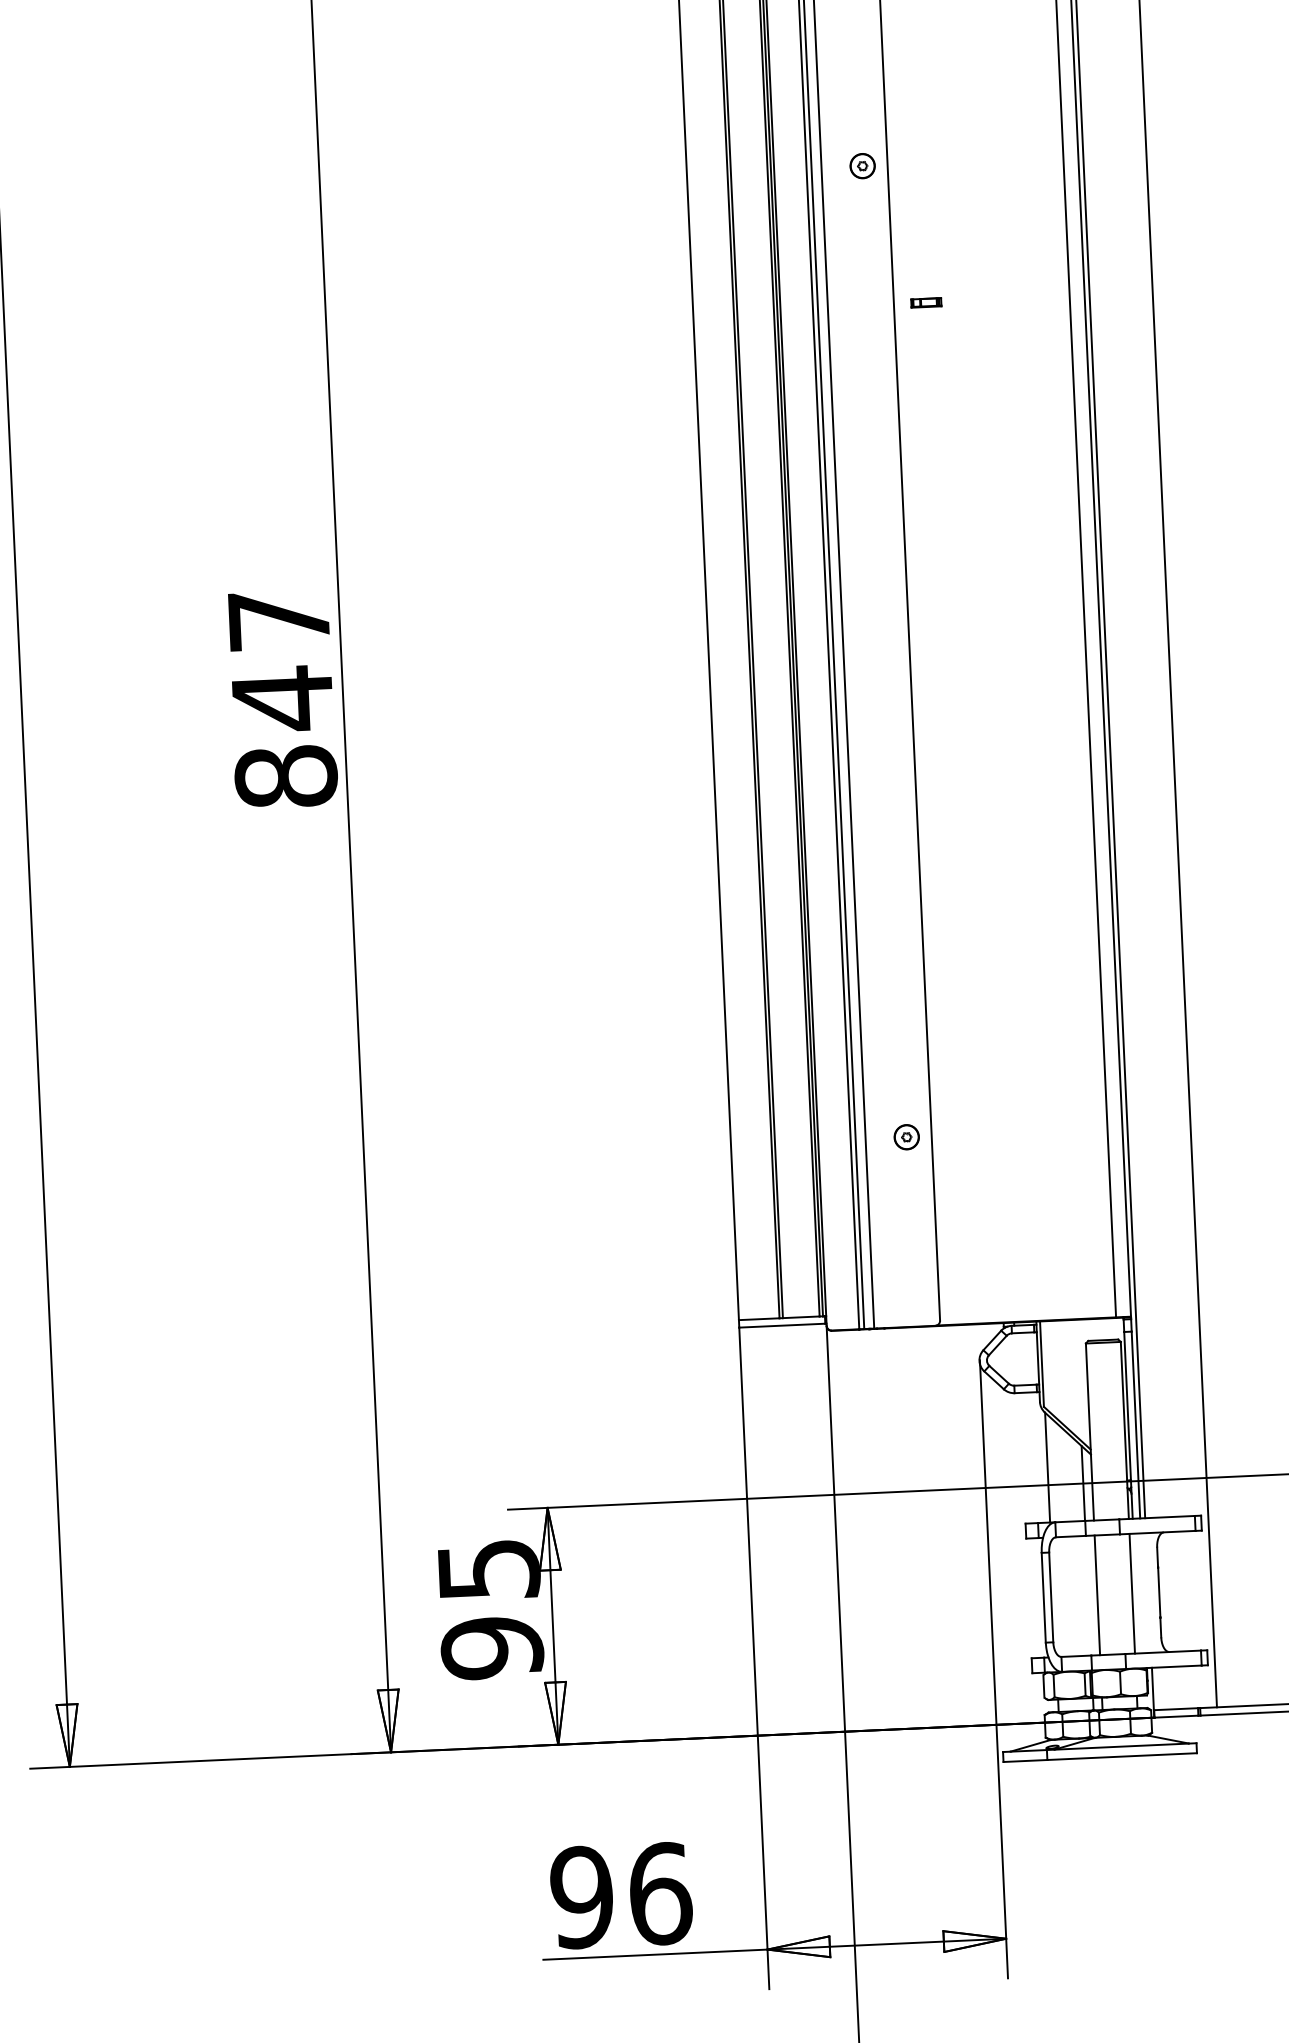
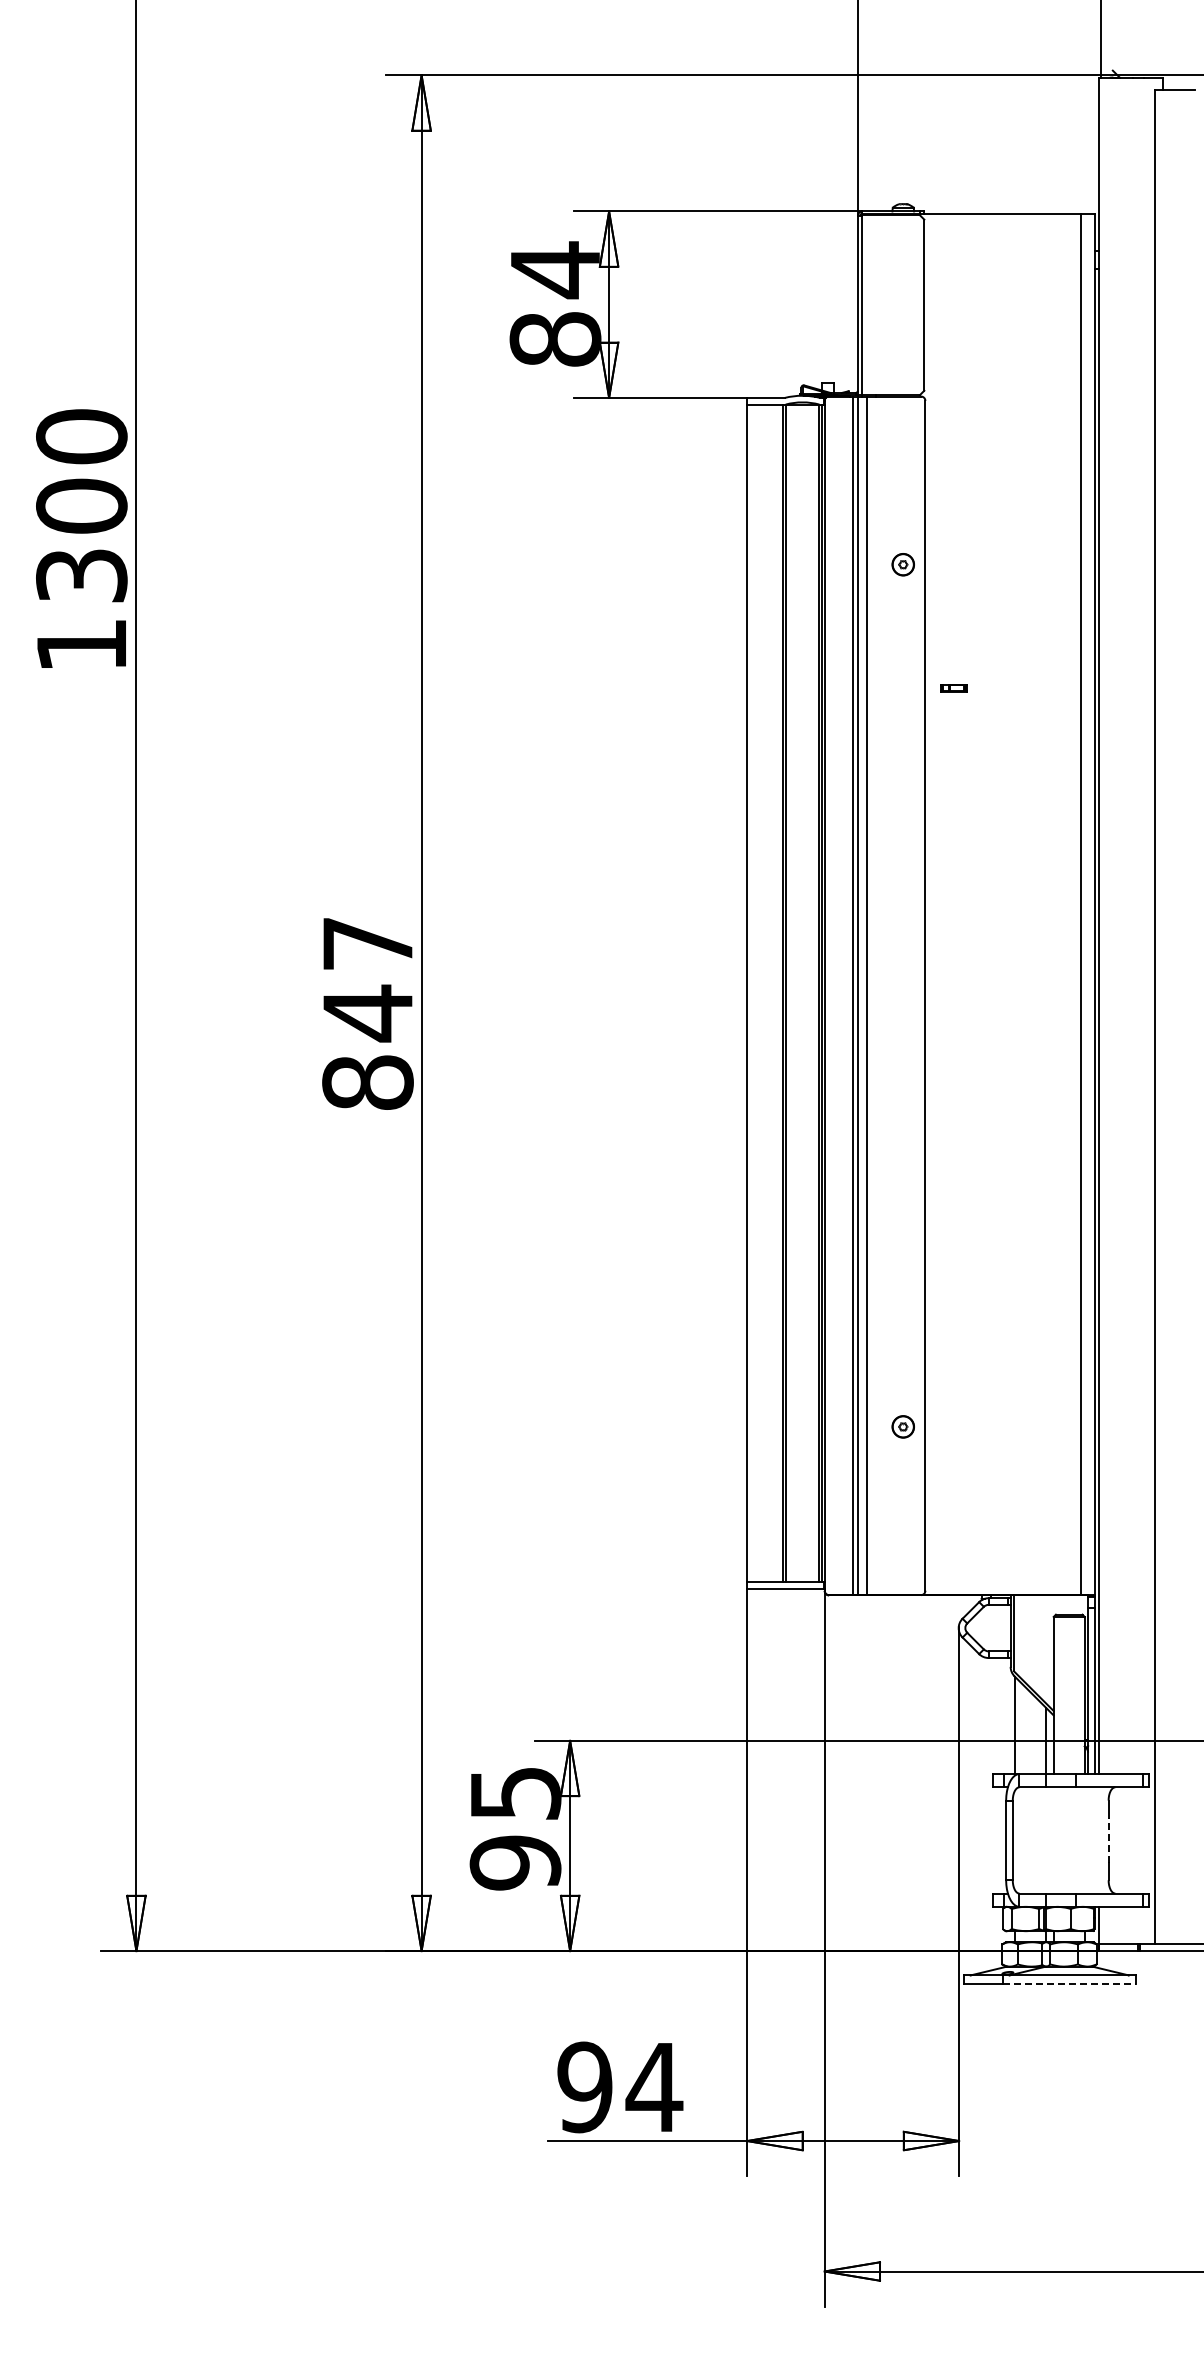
line: (1159, 1591) -> (1108, 1839), solid -> dashed
line: (1132, 1593) -> (1084, 1840), removed
line: (1097, 1595) -> (1053, 1840), removed
line: (1122, 1756) -> (1069, 1984), solid -> dashed
text: (660, 1894) -> (654, 2087), 96 -> 94

